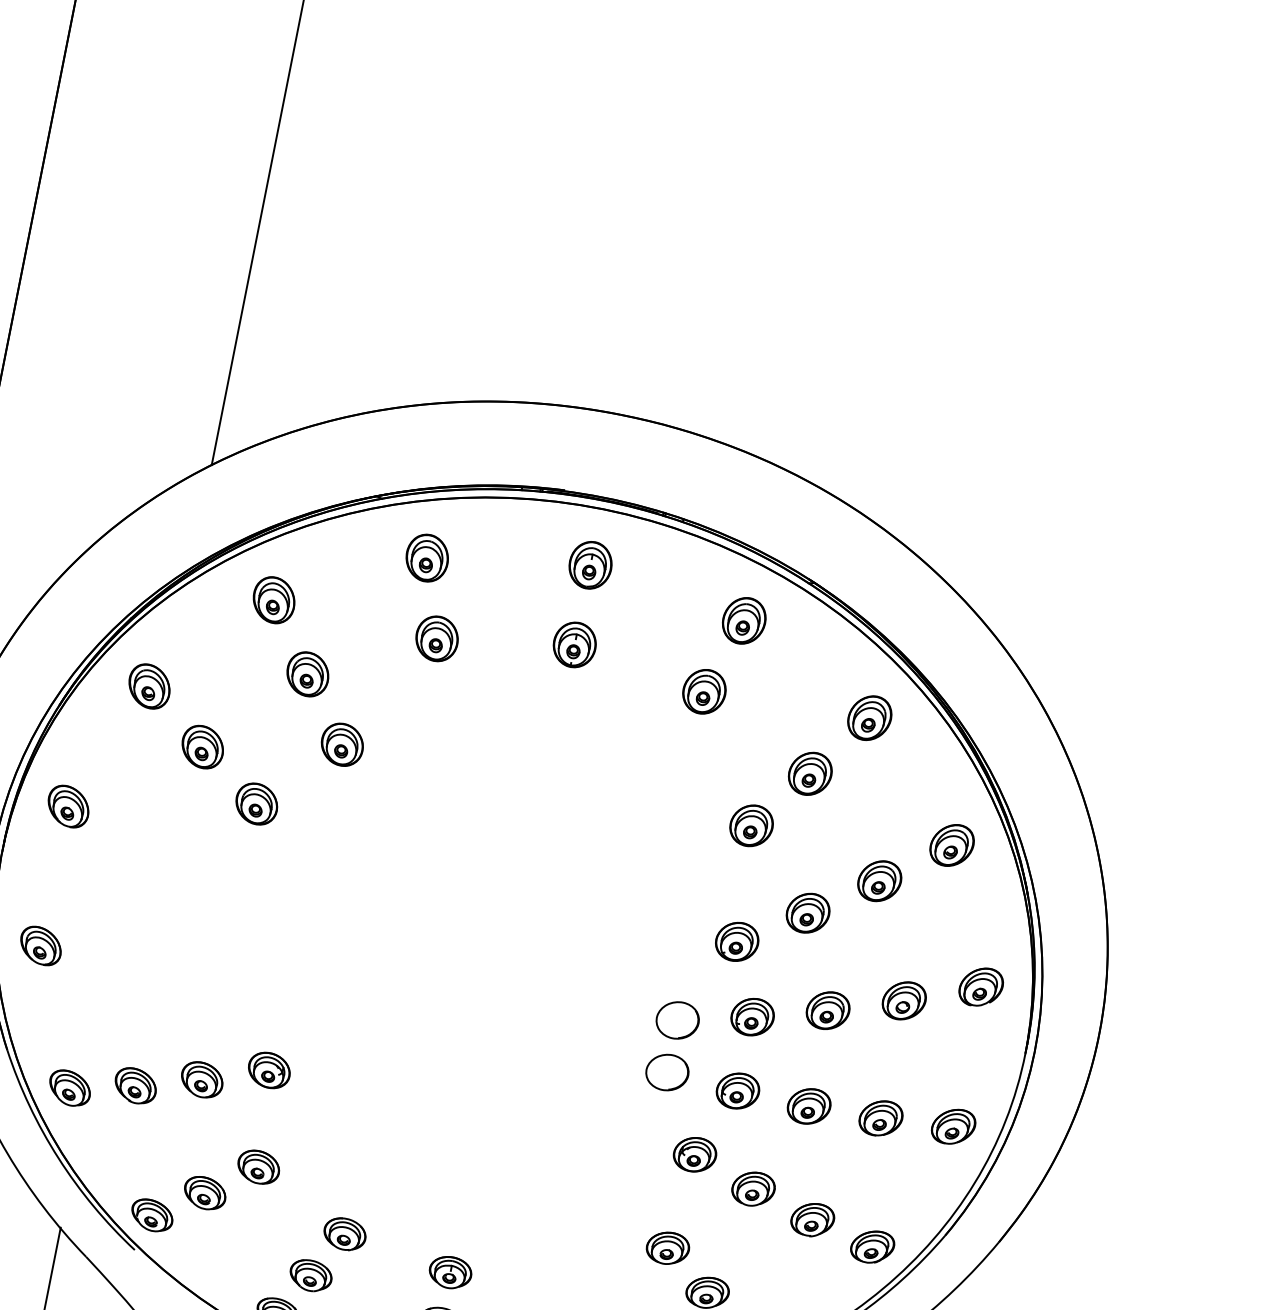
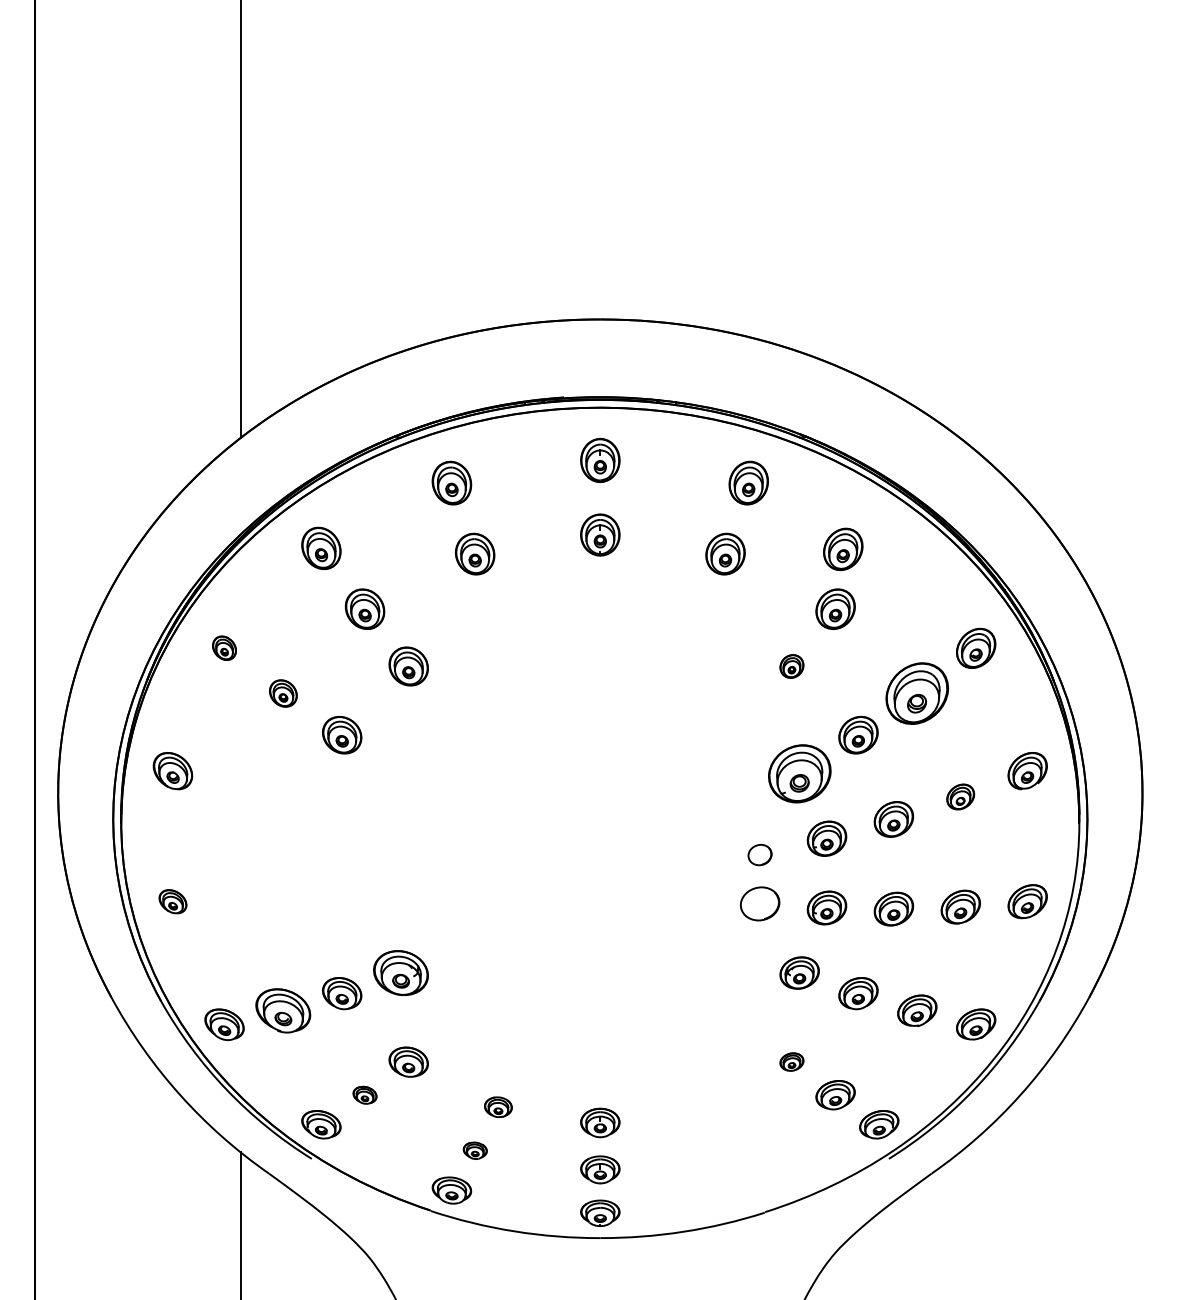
part: (149, 685) -> (224, 647), size x0.6
part: (870, 718) -> (843, 549), moved
part: (202, 747) -> (283, 693), size x0.7
part: (751, 825) -> (791, 666), size x0.6
part: (879, 881) -> (917, 693), size x1.6
part: (737, 941) -> (799, 773), size x1.6
part: (40, 945) -> (172, 901), size x0.7
part: (904, 1000) -> (960, 796), size x0.7
part: (677, 1019) -> (759, 854), size x0.6
part: (268, 1069) -> (400, 972), size x1.4
part: (135, 1085) -> (283, 1010), size x1.4
part: (204, 1193) -> (364, 1095), size x0.6
part: (345, 1234) -> (498, 1107), size x0.7
part: (667, 1247) -> (791, 1061), size x0.6
part: (311, 1275) -> (475, 1150), size x0.6

